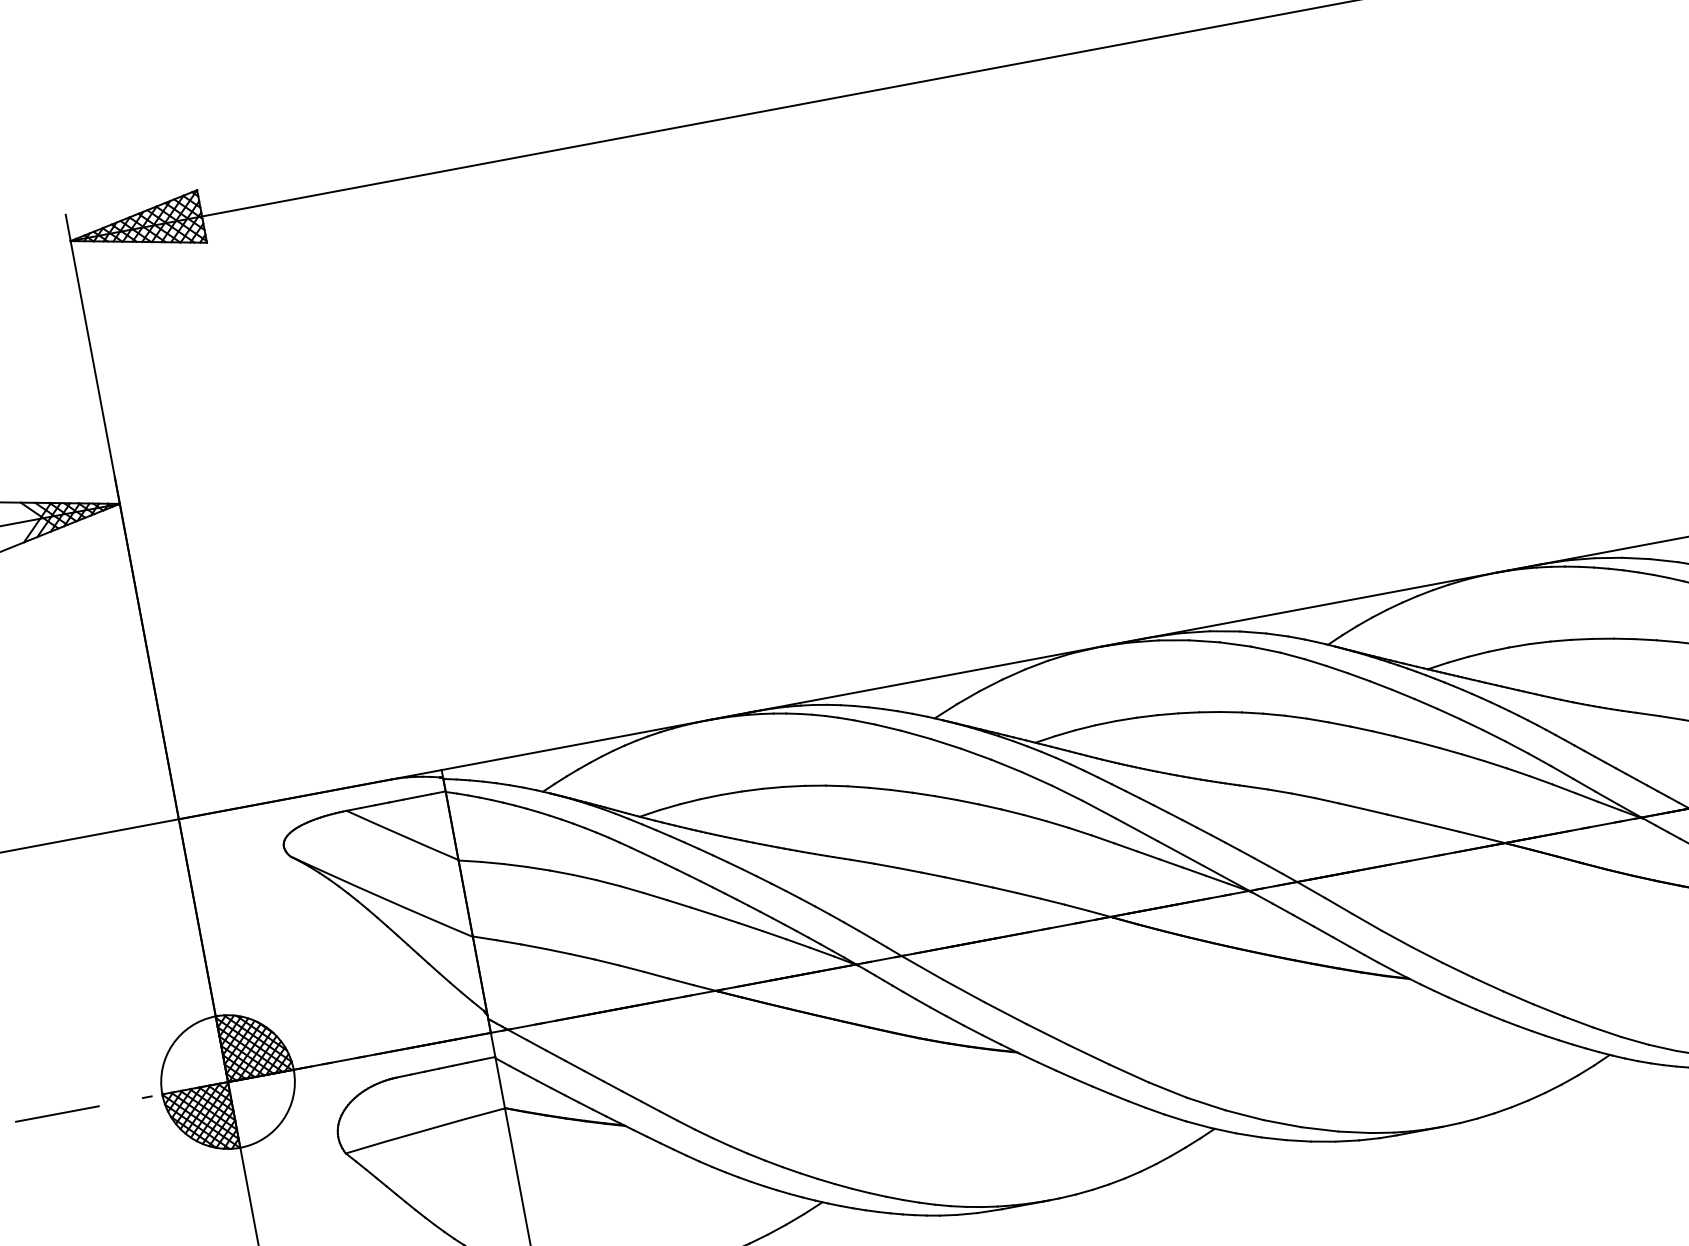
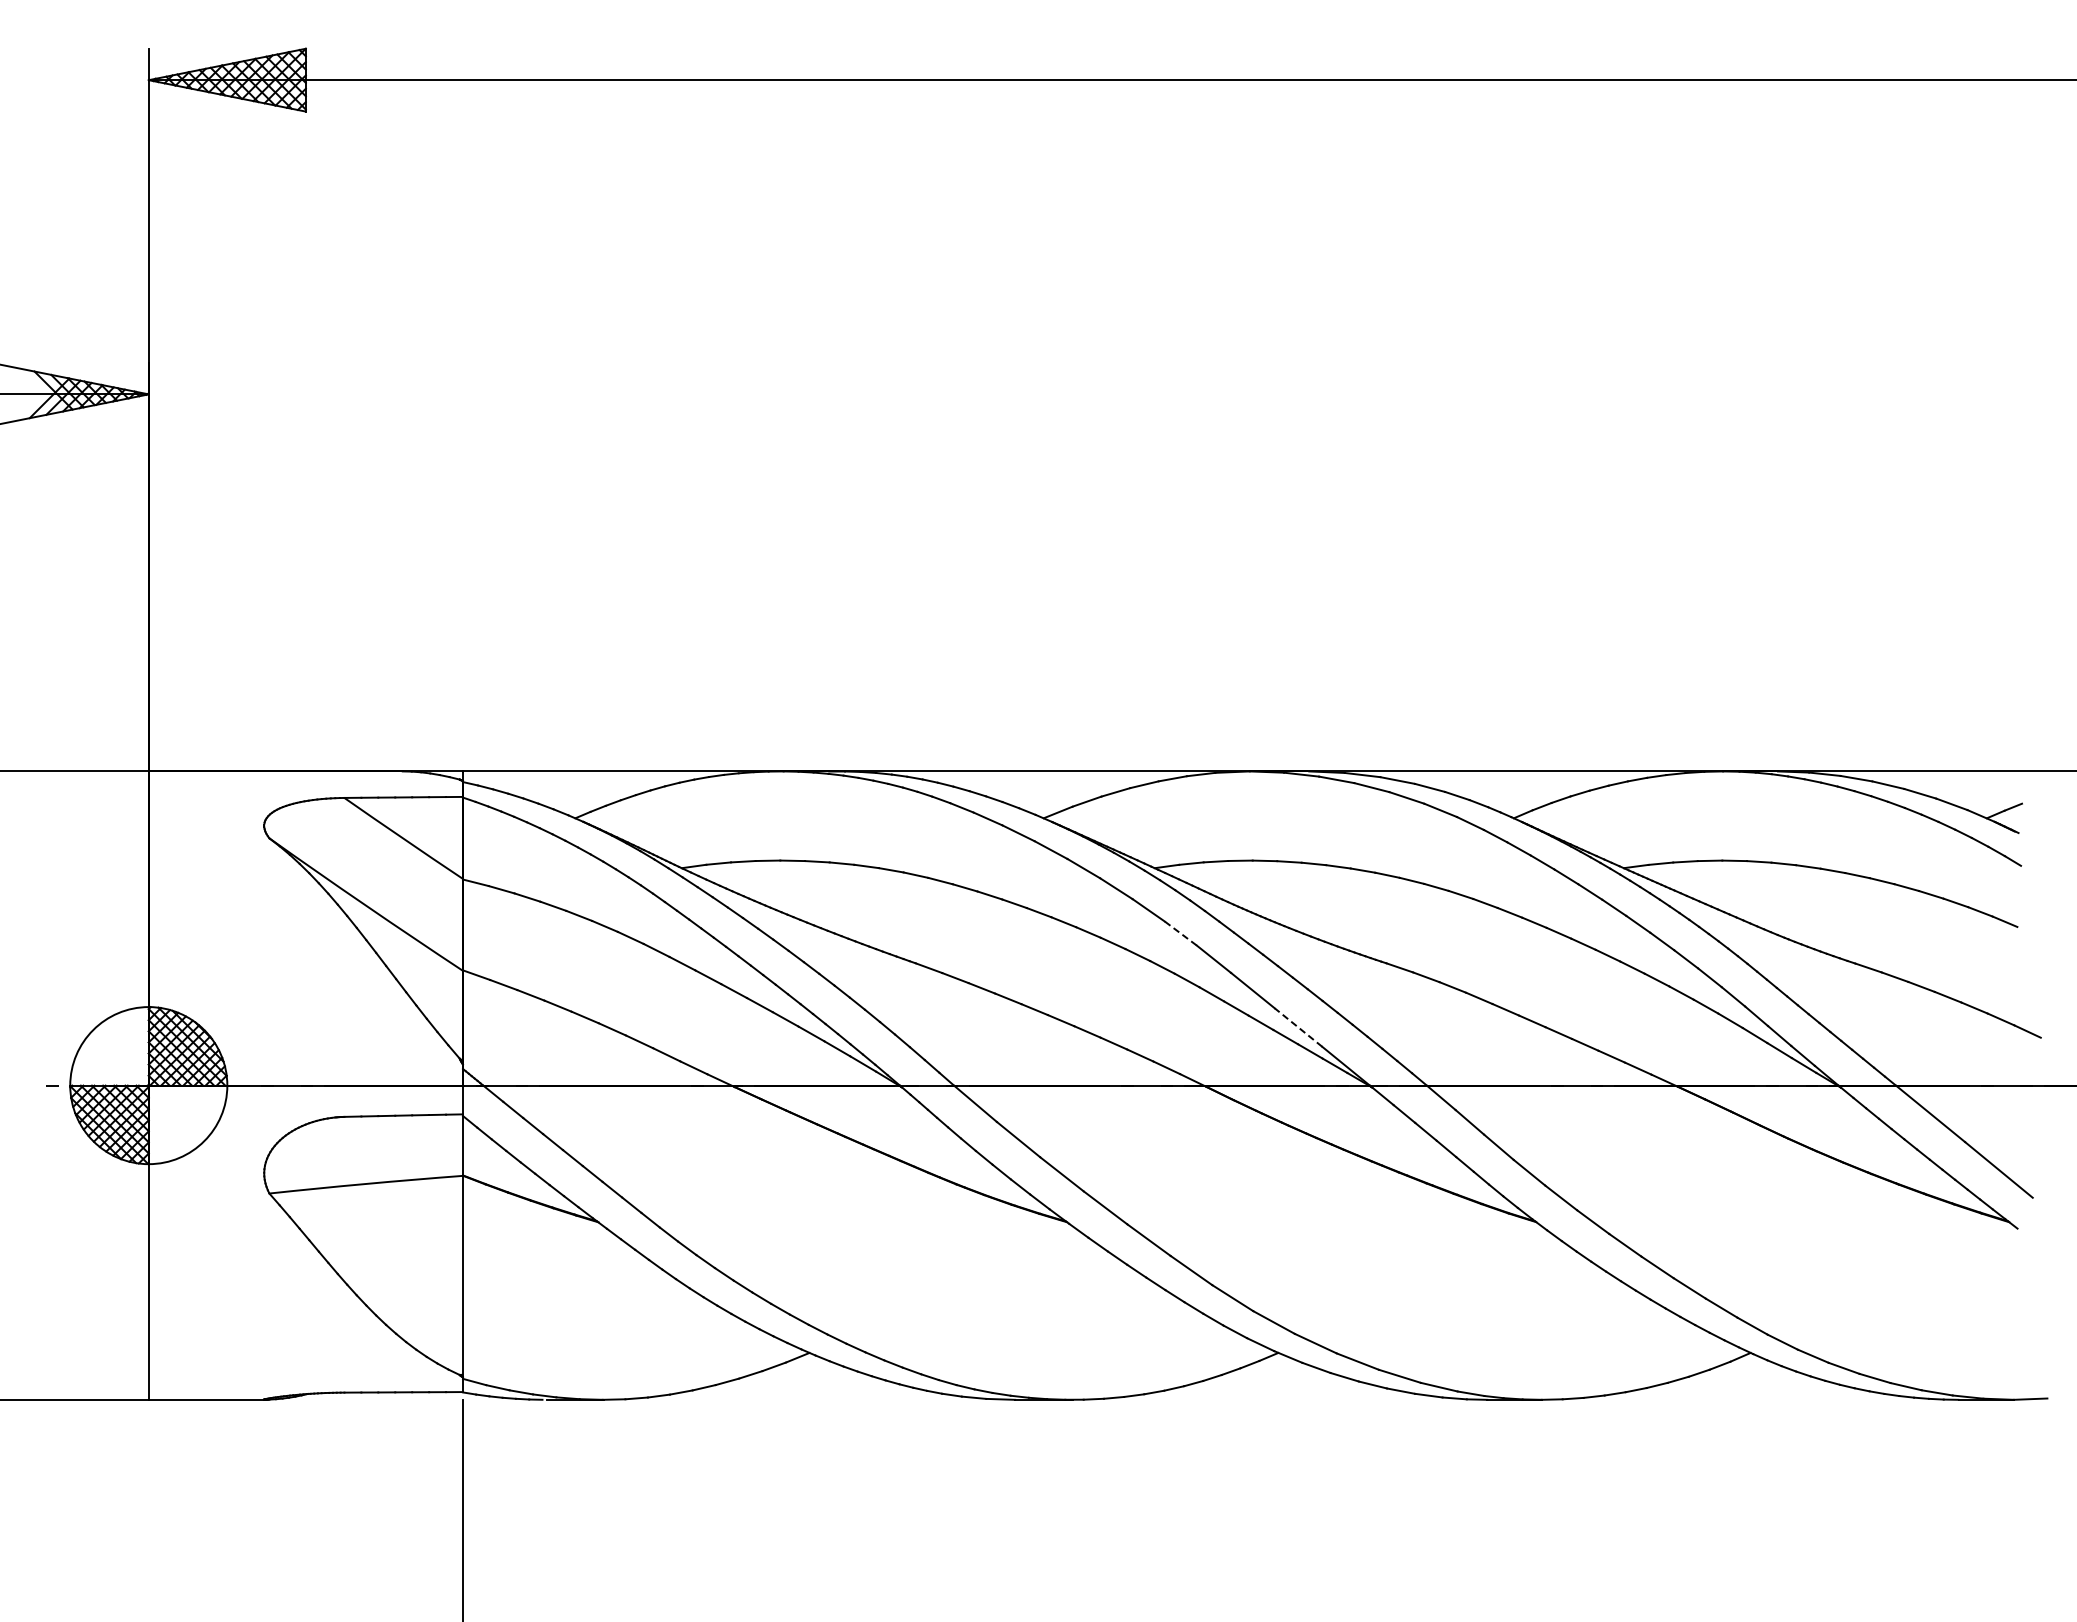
line: (1067, 793) -> (1180, 933), solid -> dashed
line: (1180, 853) -> (1298, 1027), solid -> dashed

